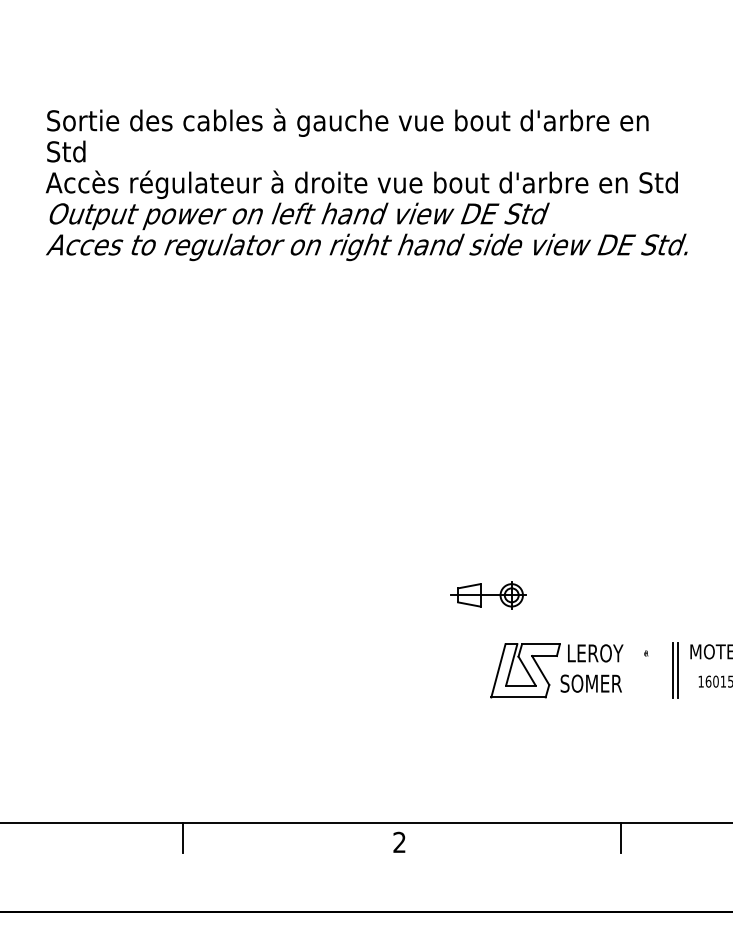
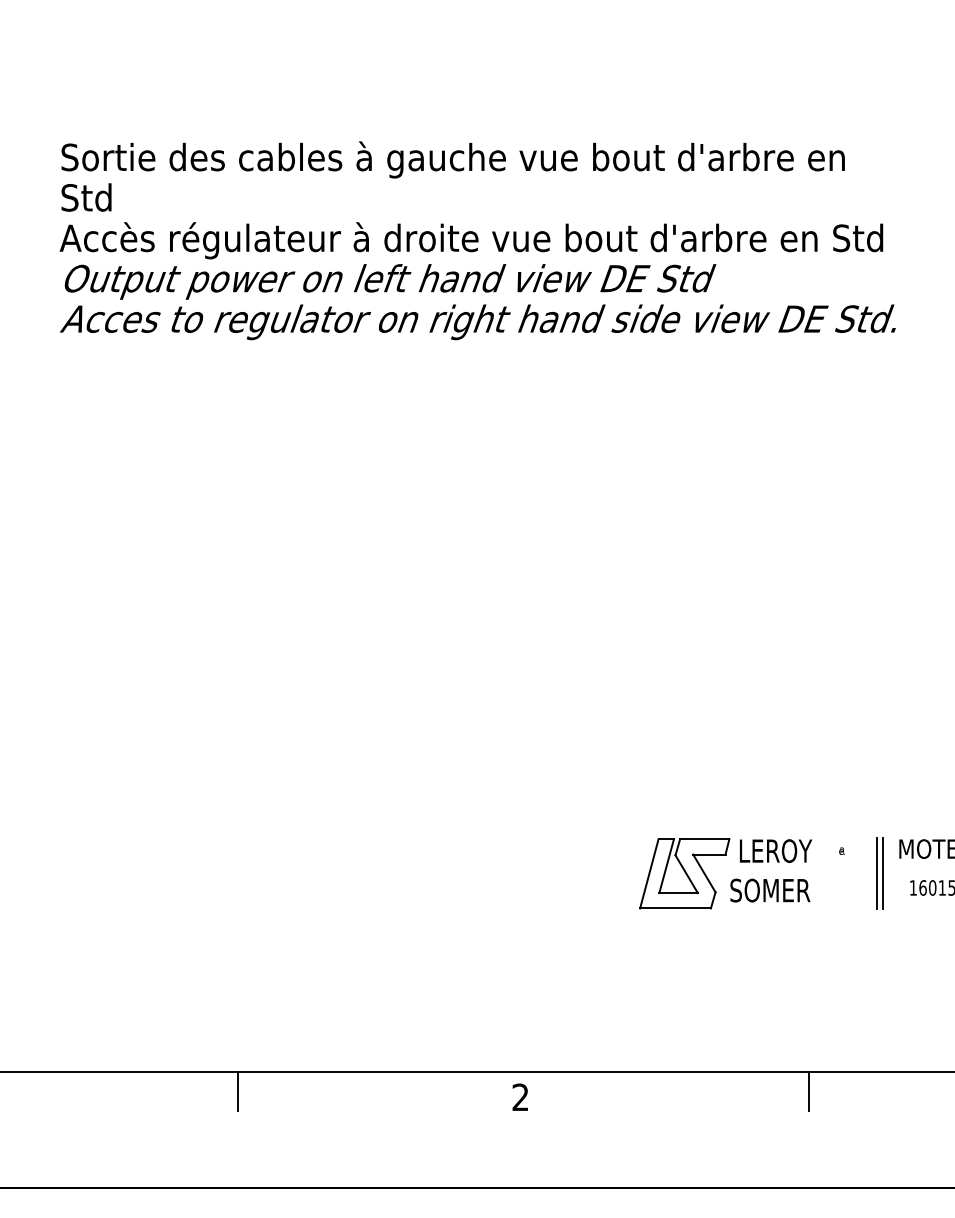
part: (488, 595) -> (636, 775), removed

